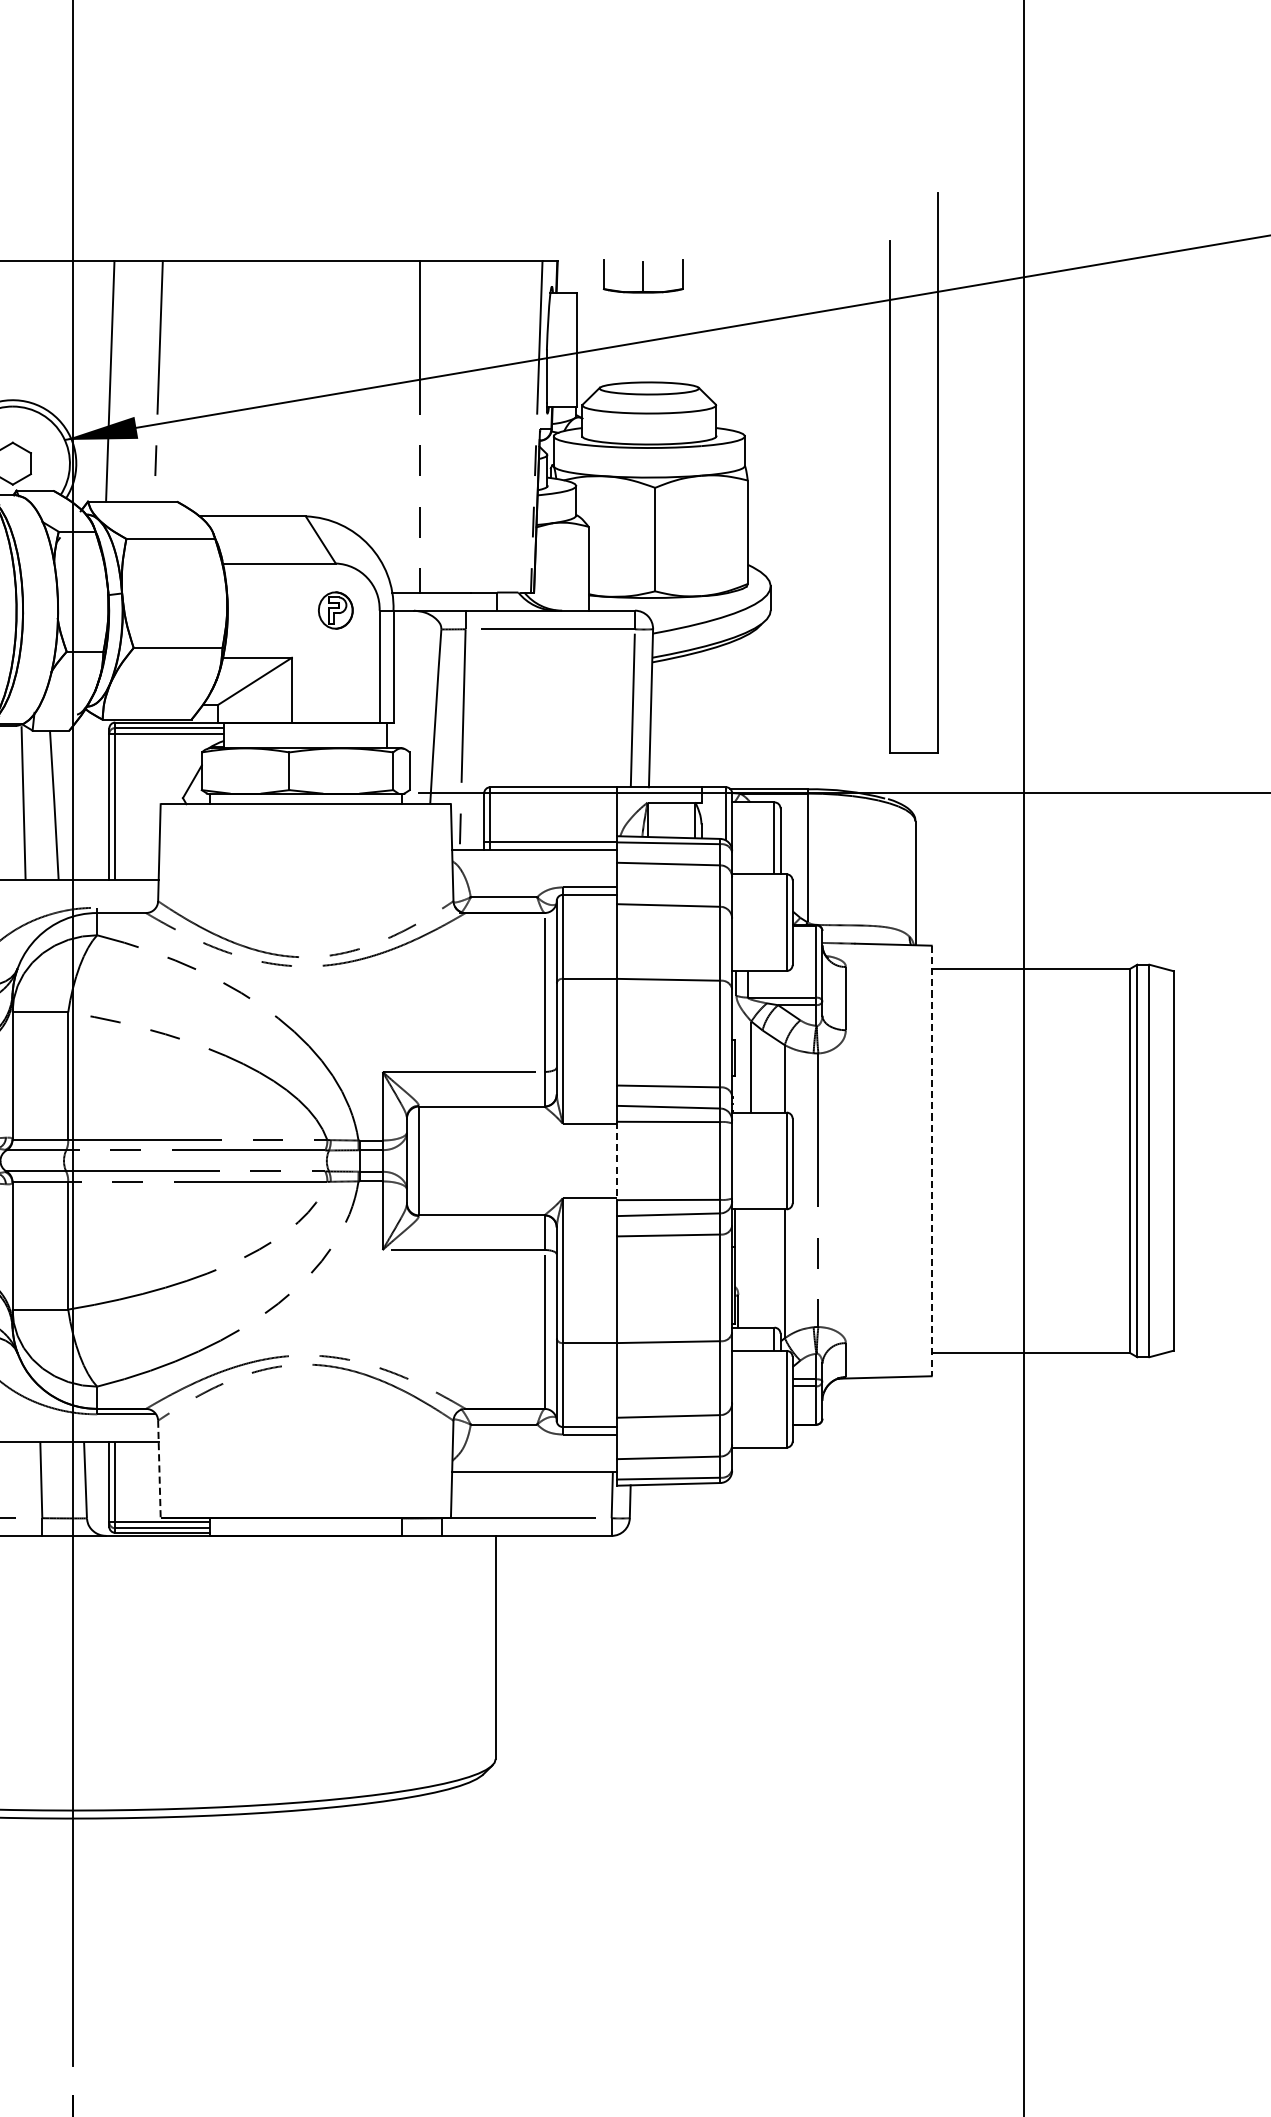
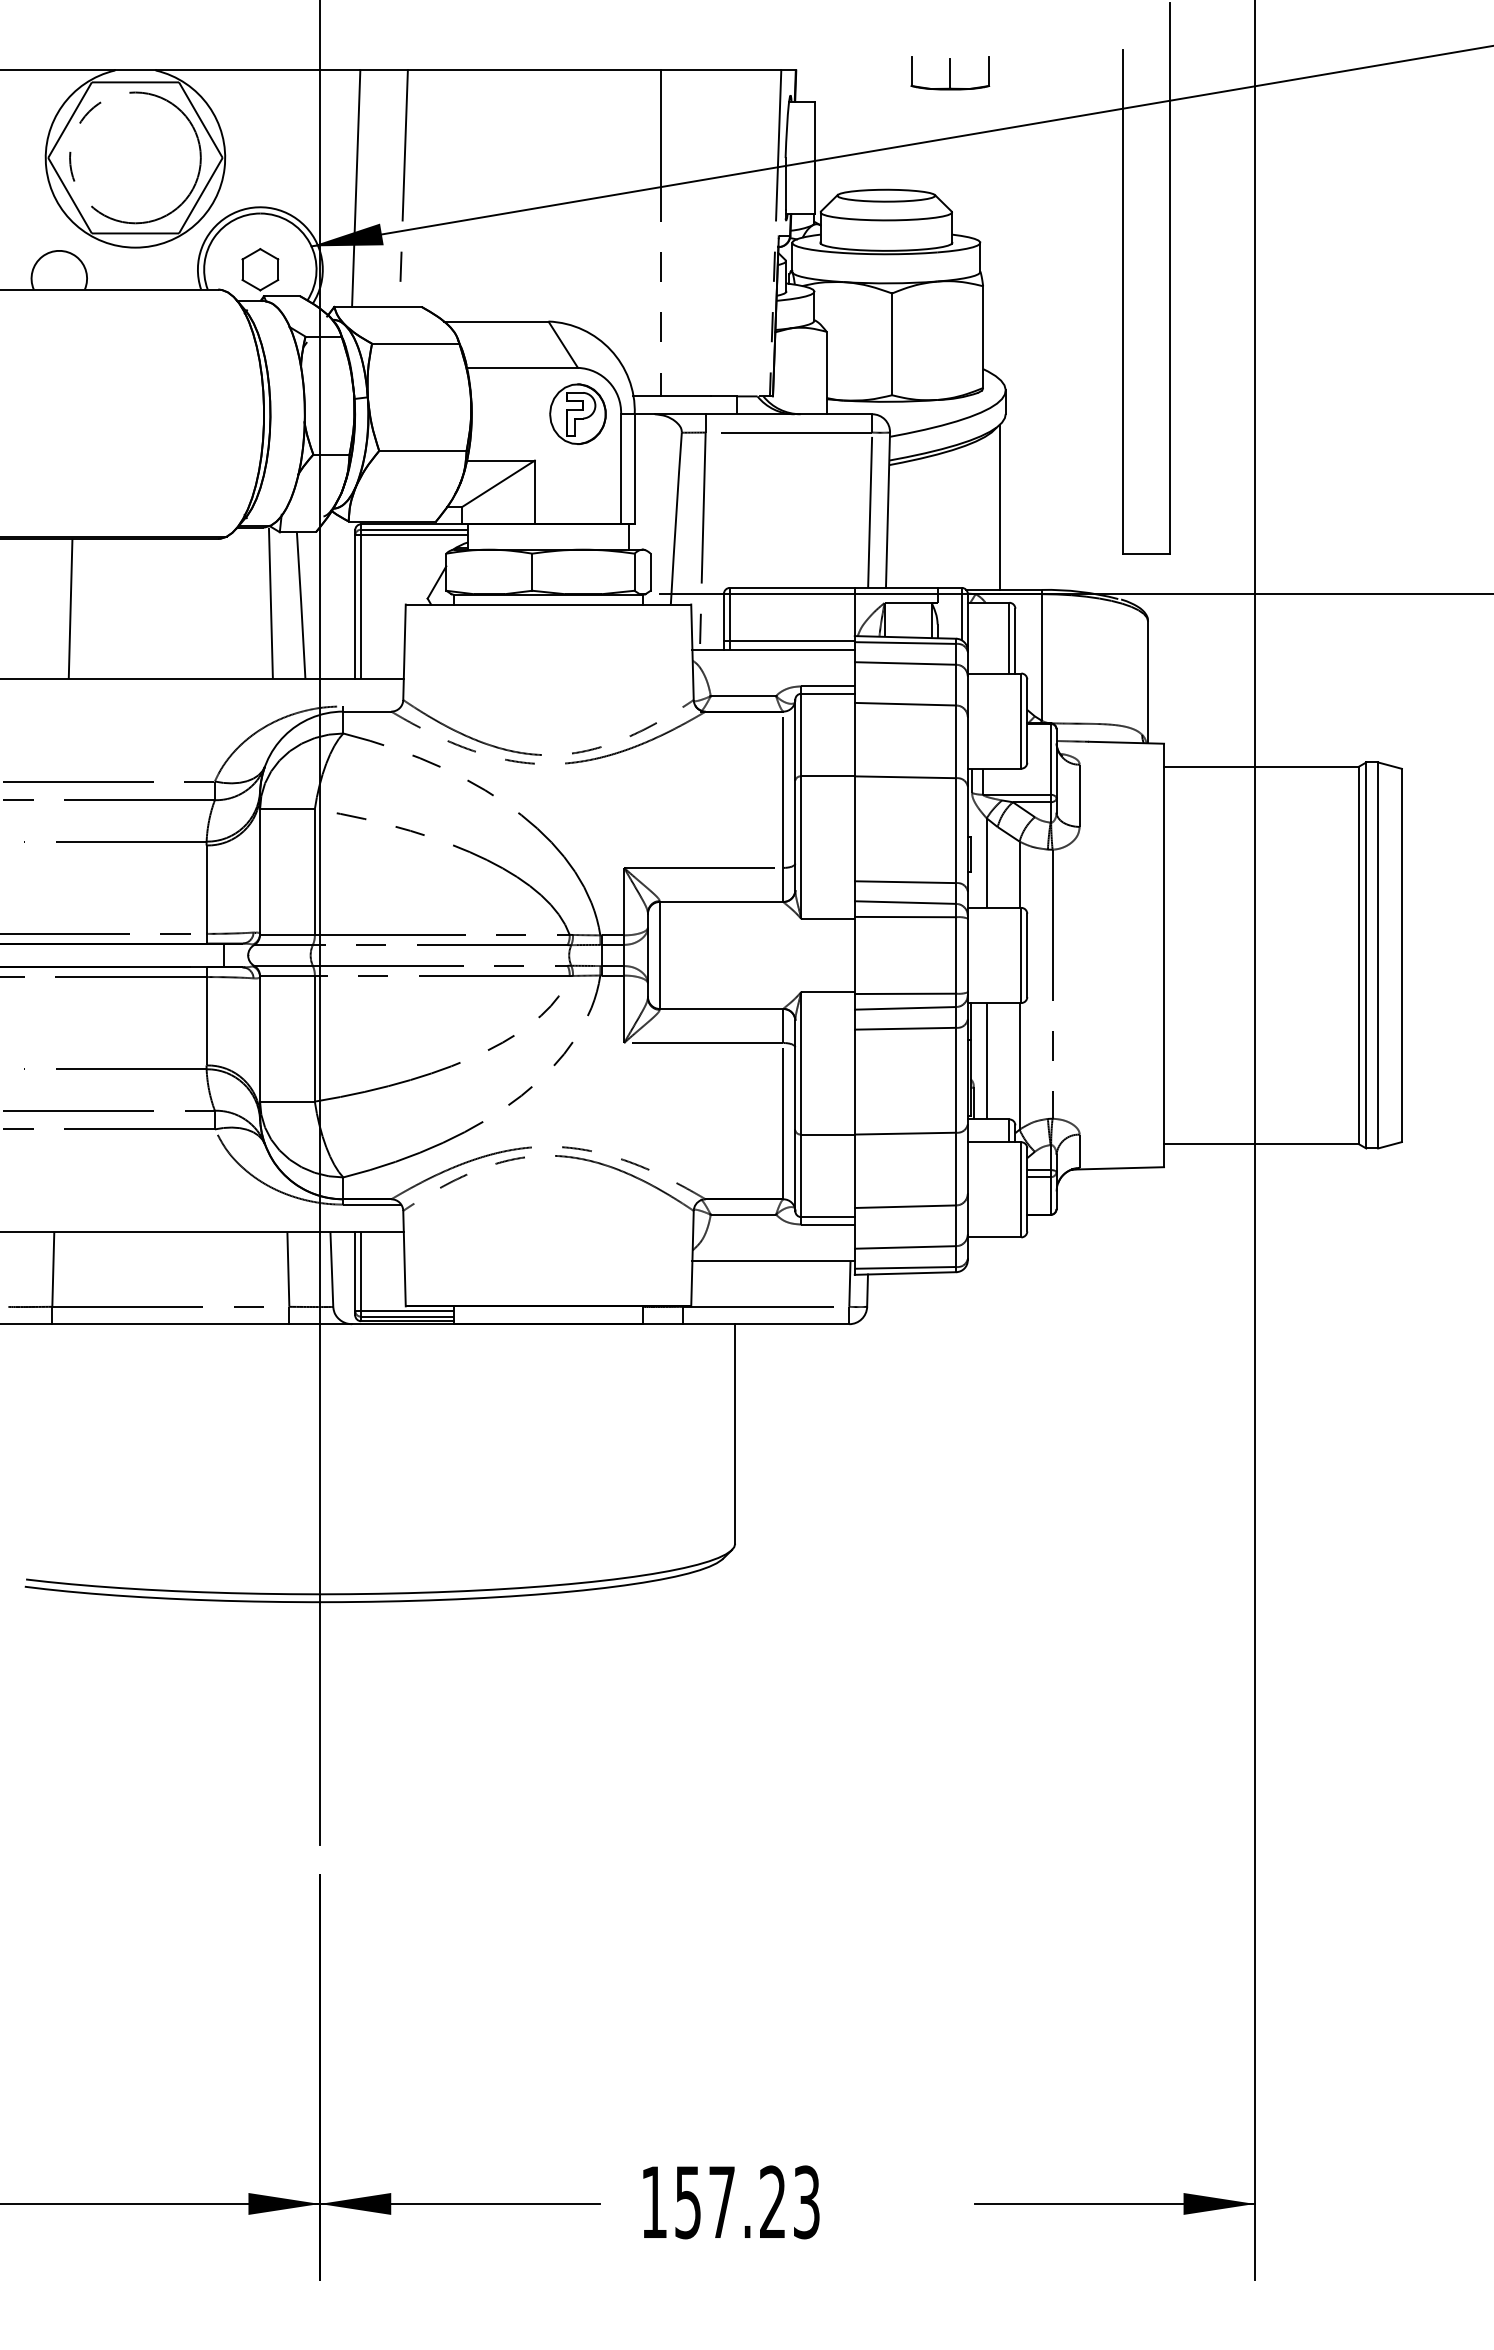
part: (643, 276) -> (950, 73), moved
part: (335, 609) -> (577, 413), size x1.67
line: (764, 705) -> (999, 507), added
line: (616, 1161) -> (854, 955), dashed -> solid
line: (932, 1161) -> (1164, 955), dashed -> solid
line: (751, 1268) -> (986, 1061), added
line: (159, 1469) -> (404, 1258), dashed -> solid

